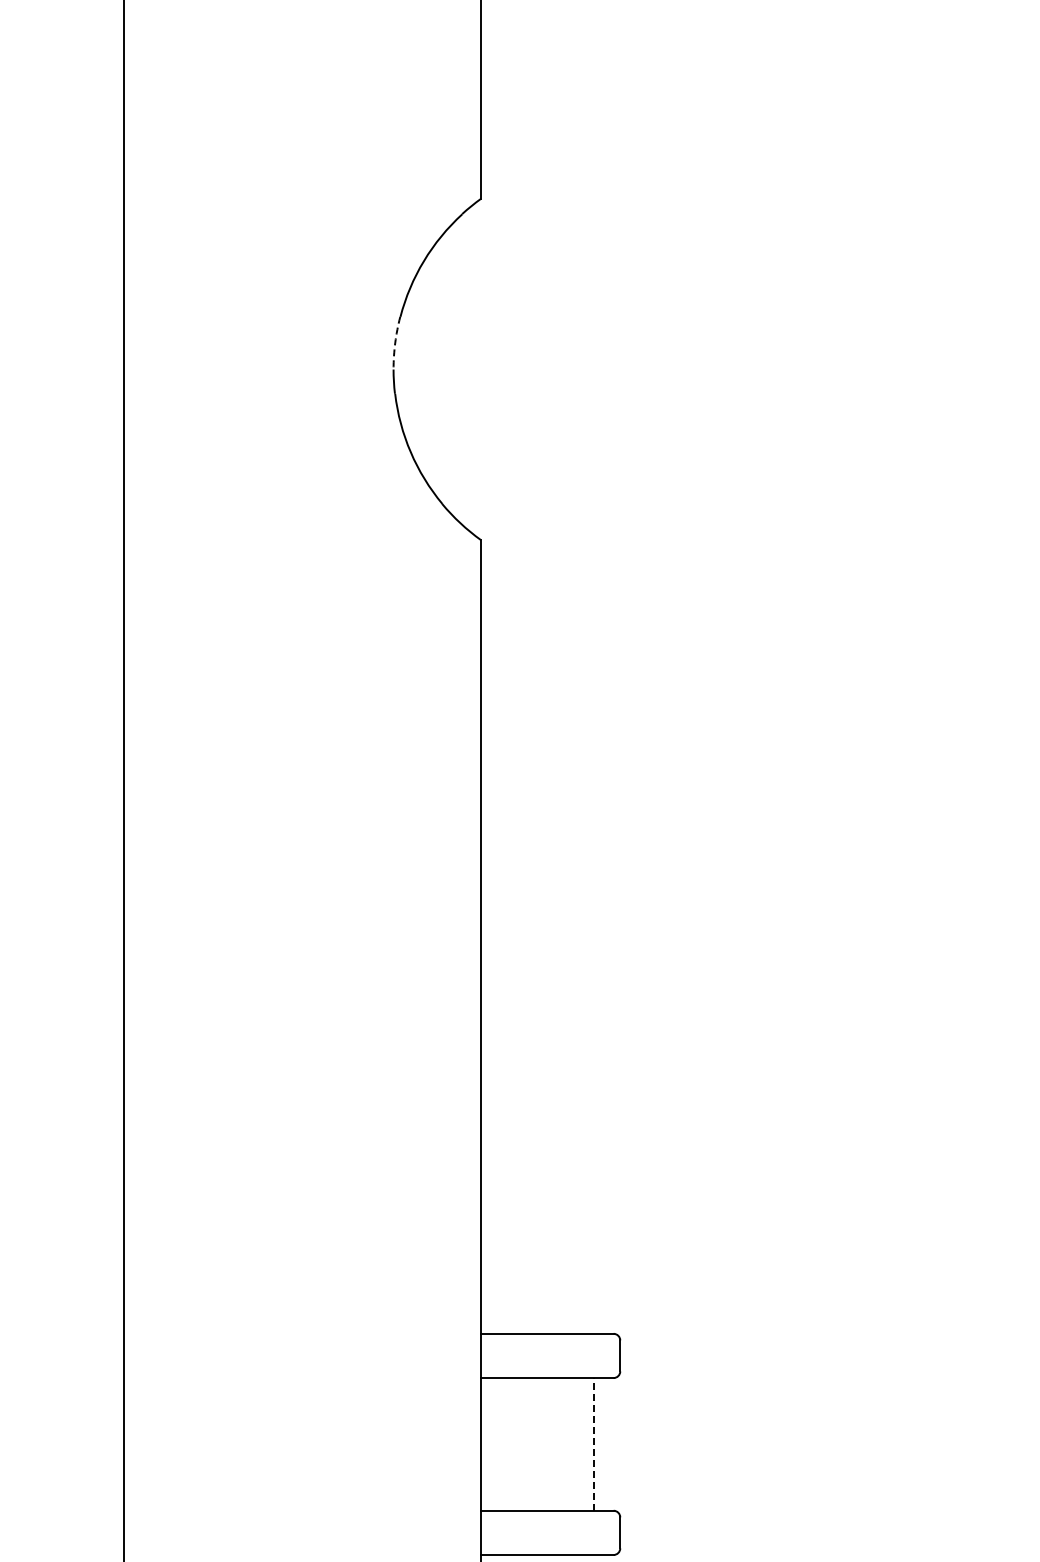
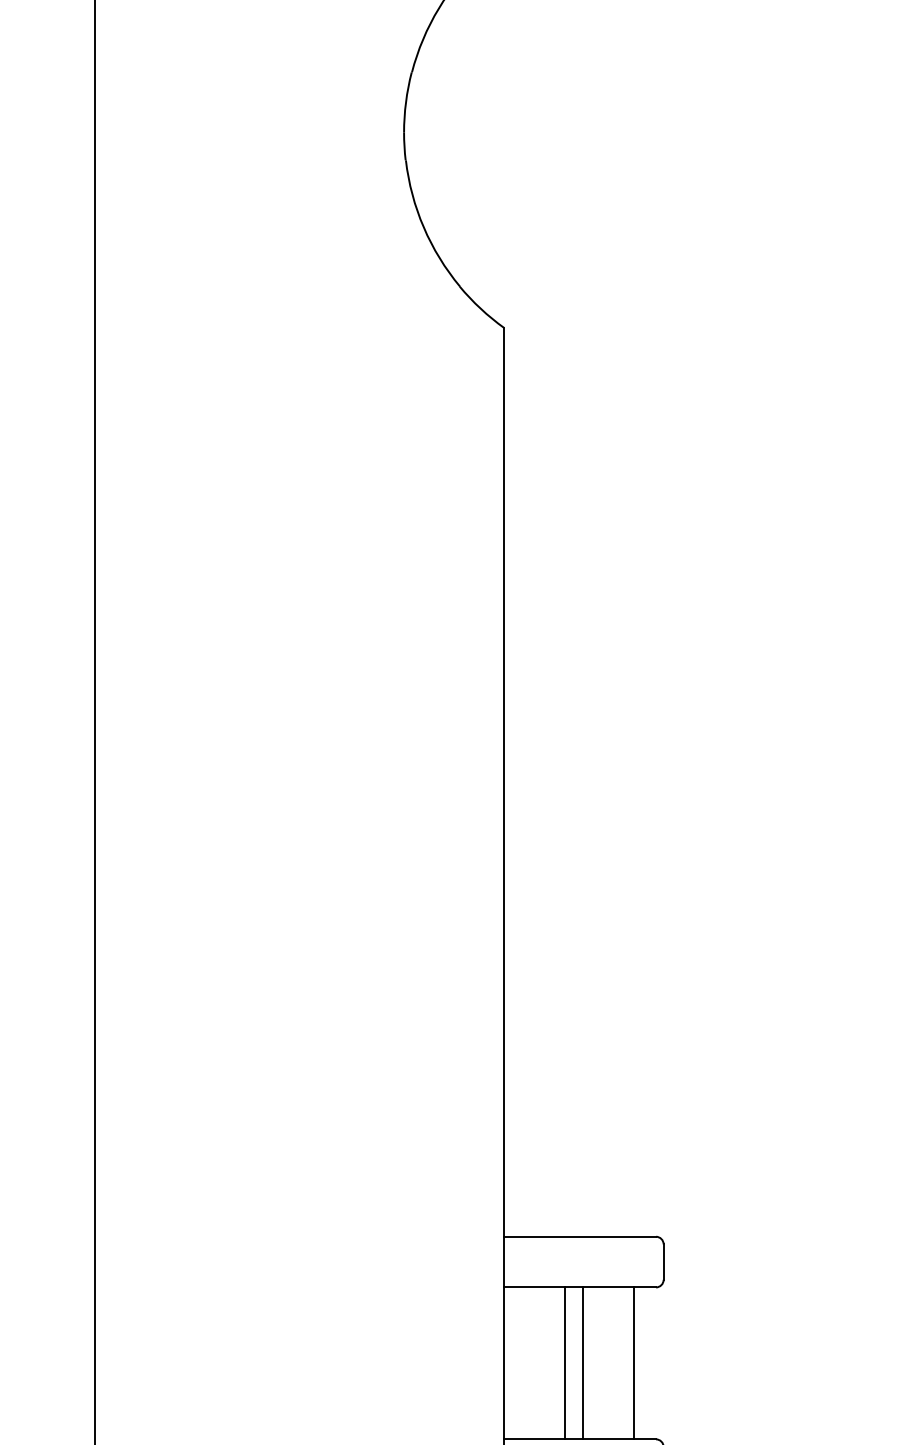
arc: (395, 343) -> (406, 102), dashed -> solid
line: (593, 1443) -> (633, 1362), dashed -> solid
line: (534, 1444) -> (565, 1363), added
line: (549, 1444) -> (582, 1363), added

